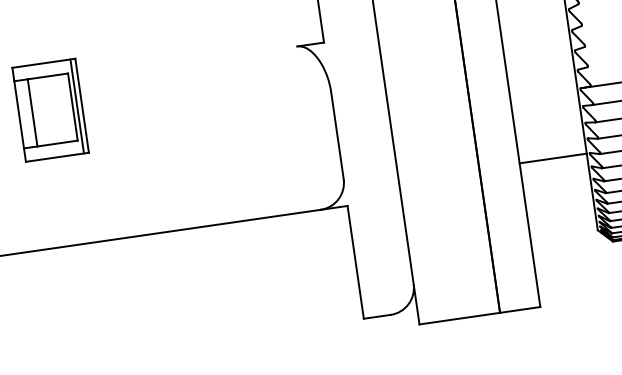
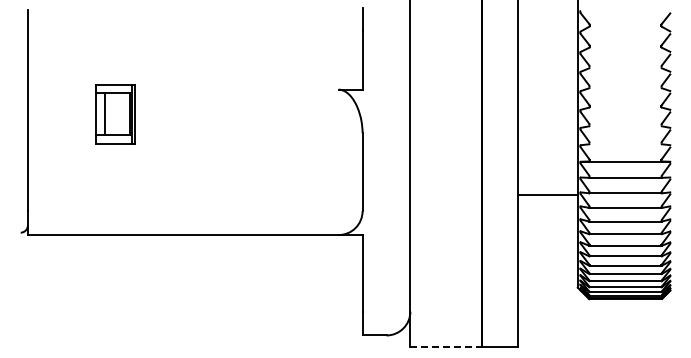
part: (50, 109) -> (115, 113), size x0.7
line: (552, 158) -> (547, 194), moved
line: (460, 318) -> (446, 347), solid -> dashed

